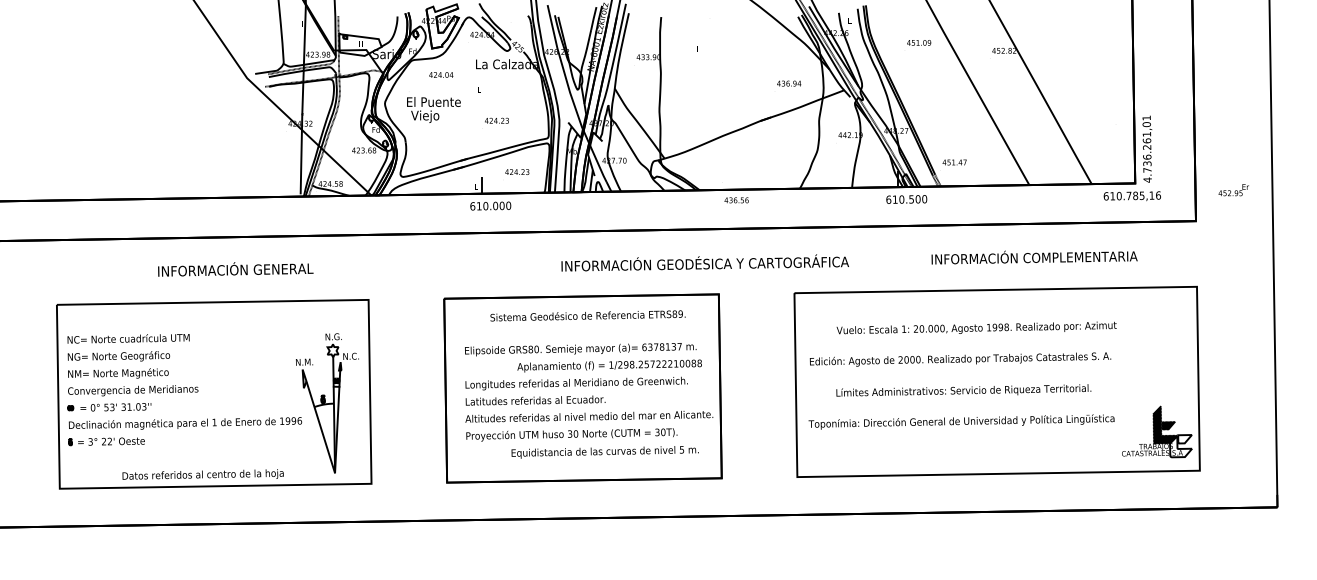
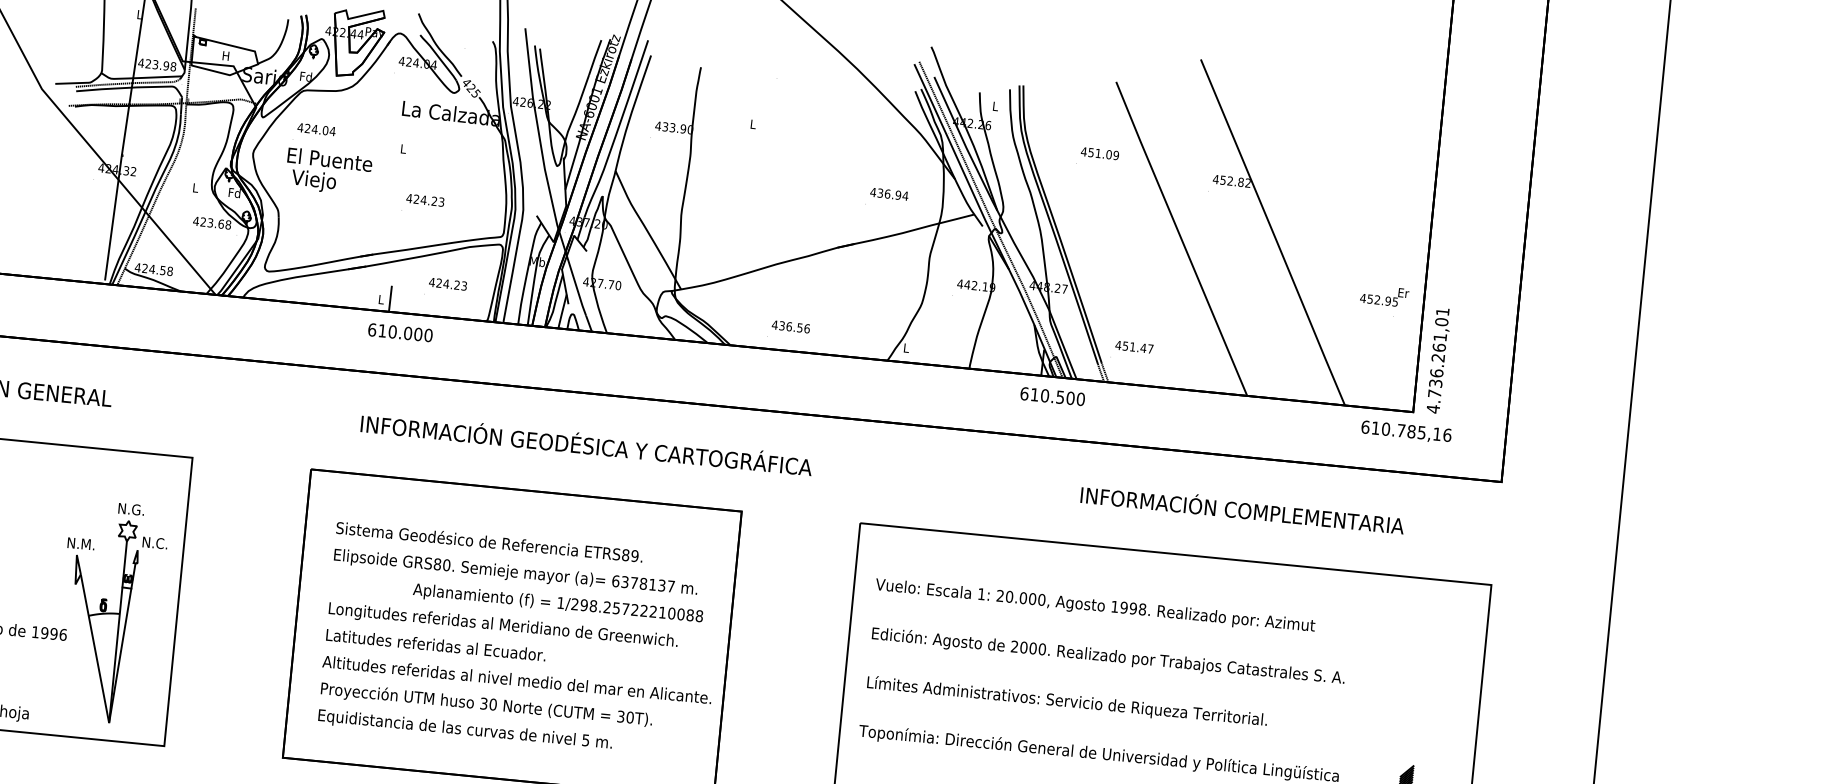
text: (441, 74) -> (317, 128), moved
text: (1233, 190) -> (1384, 296), moved
text: (736, 200) -> (790, 327), moved
text: (704, 262) -> (585, 443), moved
text: (587, 315) -> (488, 541), moved
text: (976, 327) -> (1095, 604), moved
text: (963, 390) -> (1066, 701), moved
text: (604, 452) -> (464, 730), moved

